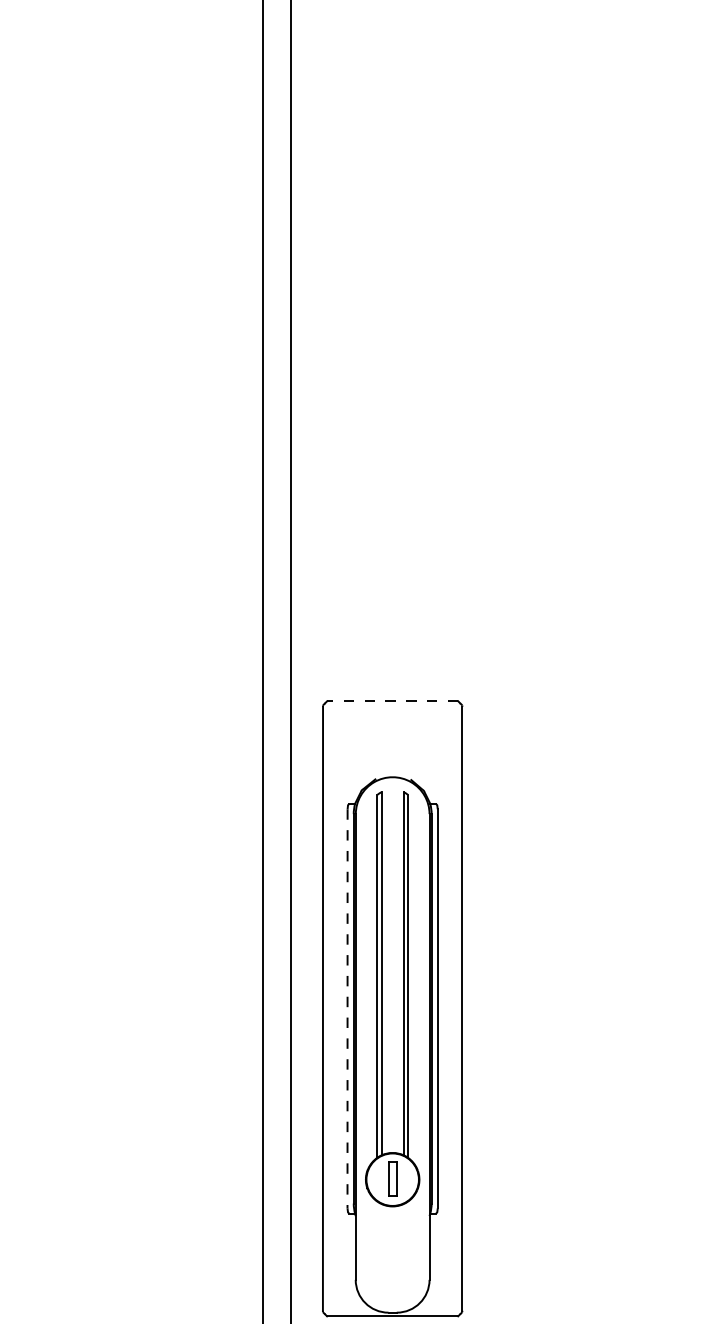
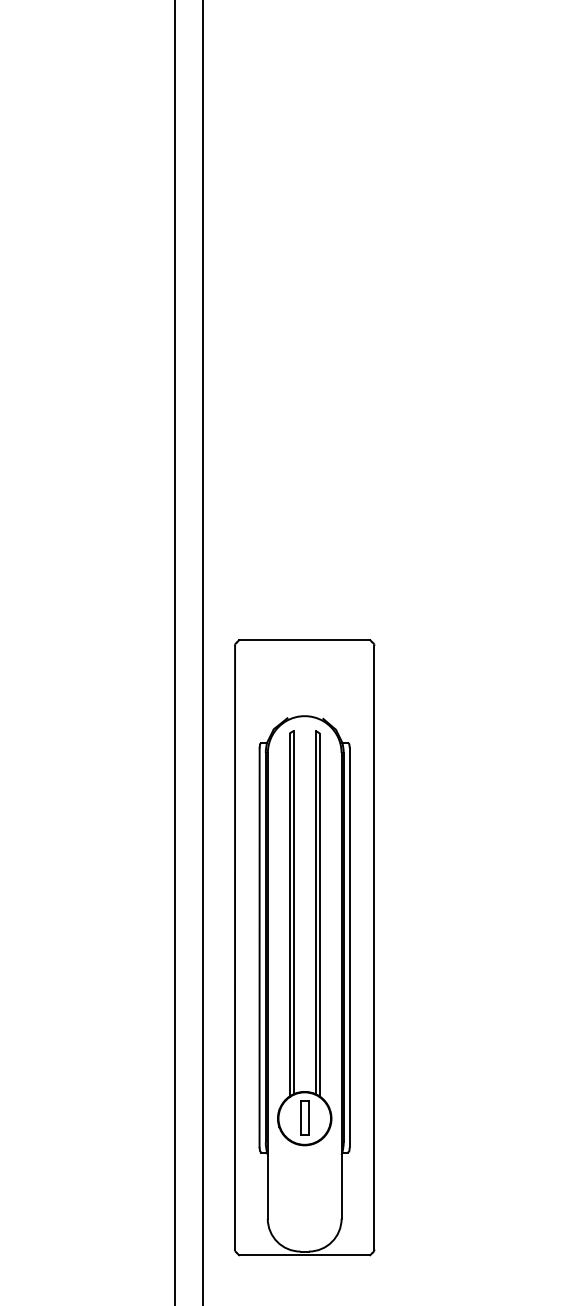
line: (392, 701) -> (304, 640), dashed -> solid
line: (347, 1008) -> (259, 947), dashed -> solid

